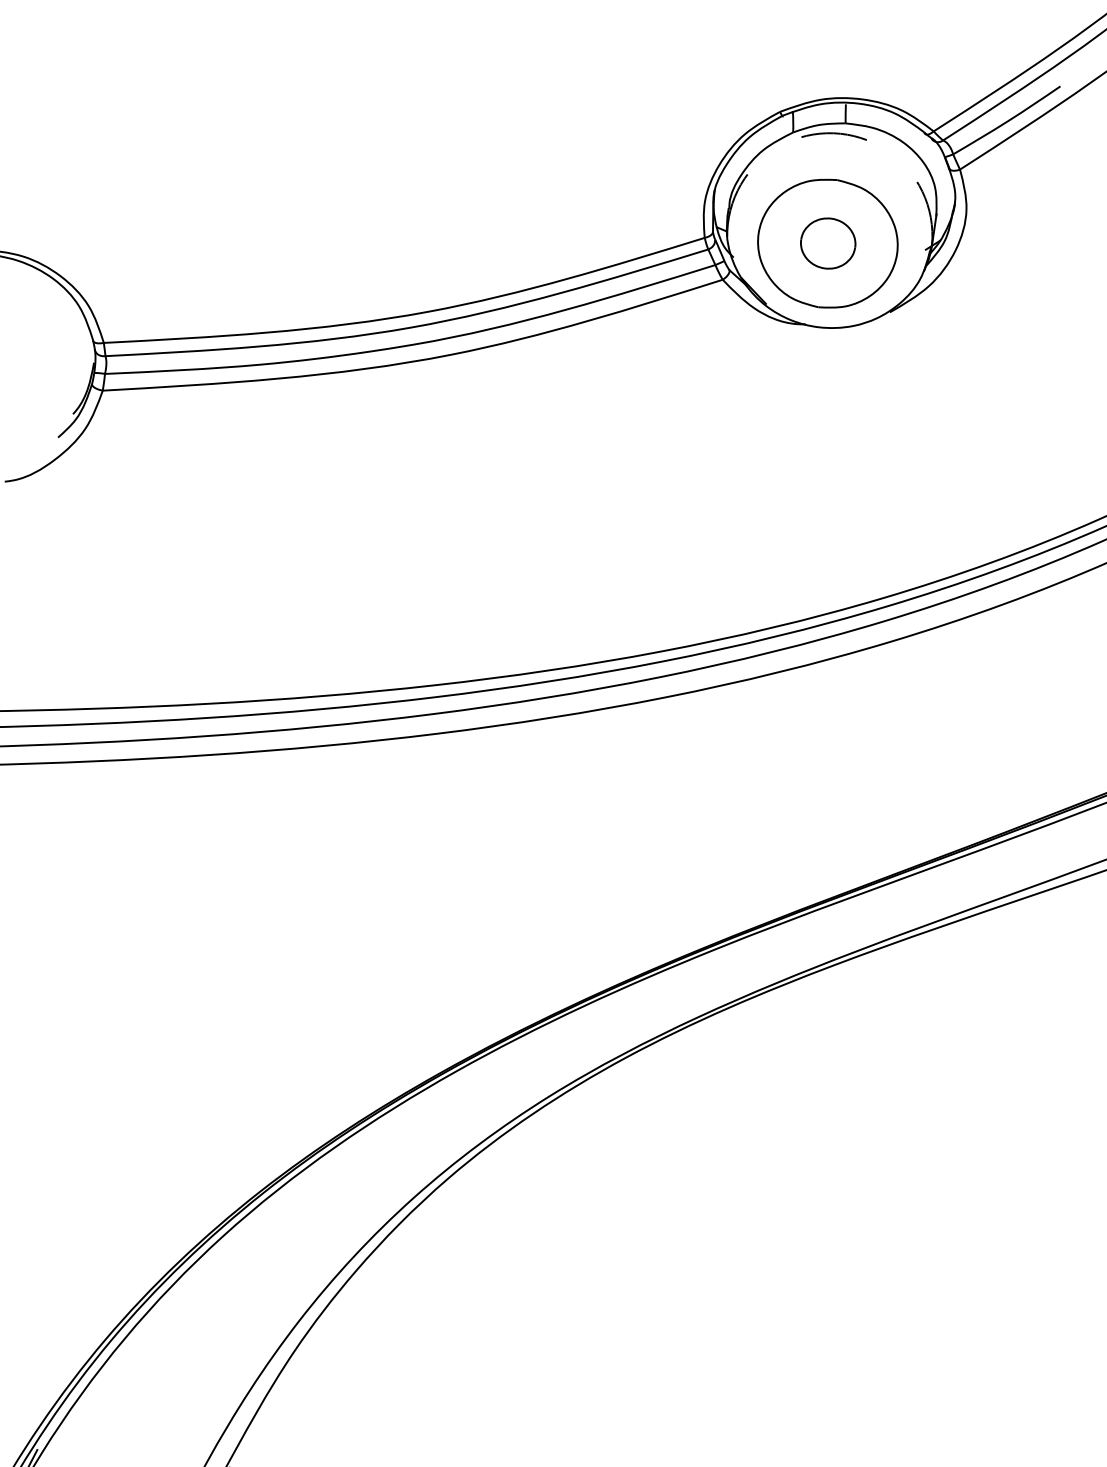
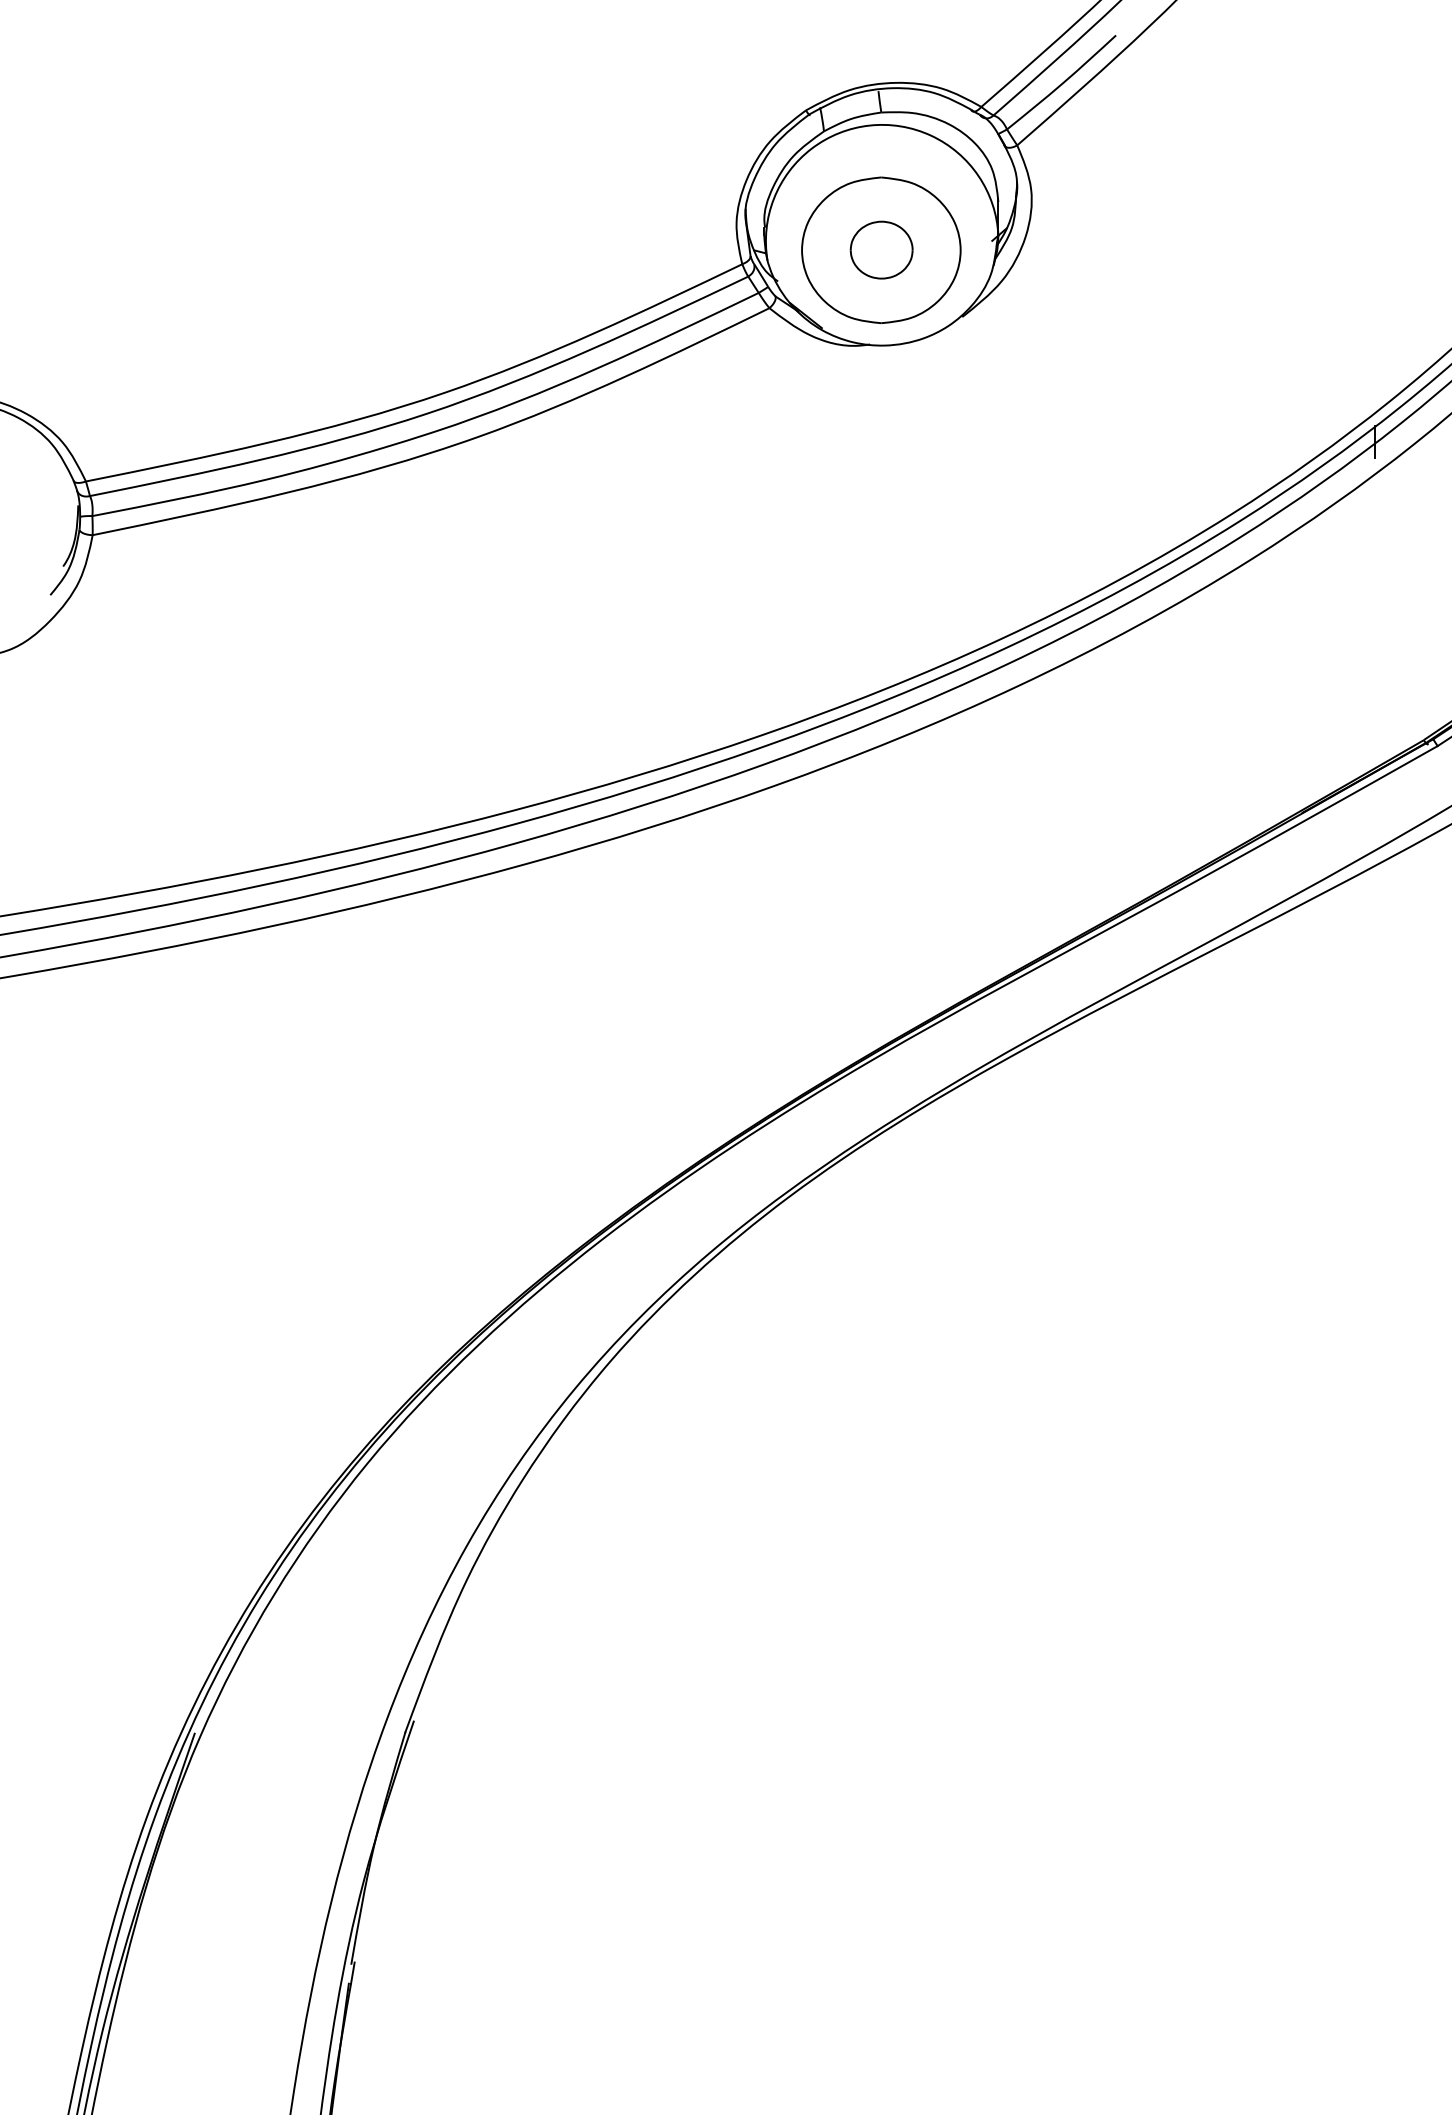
arc: (833, 133) -> (869, 125), dashed -> solid

